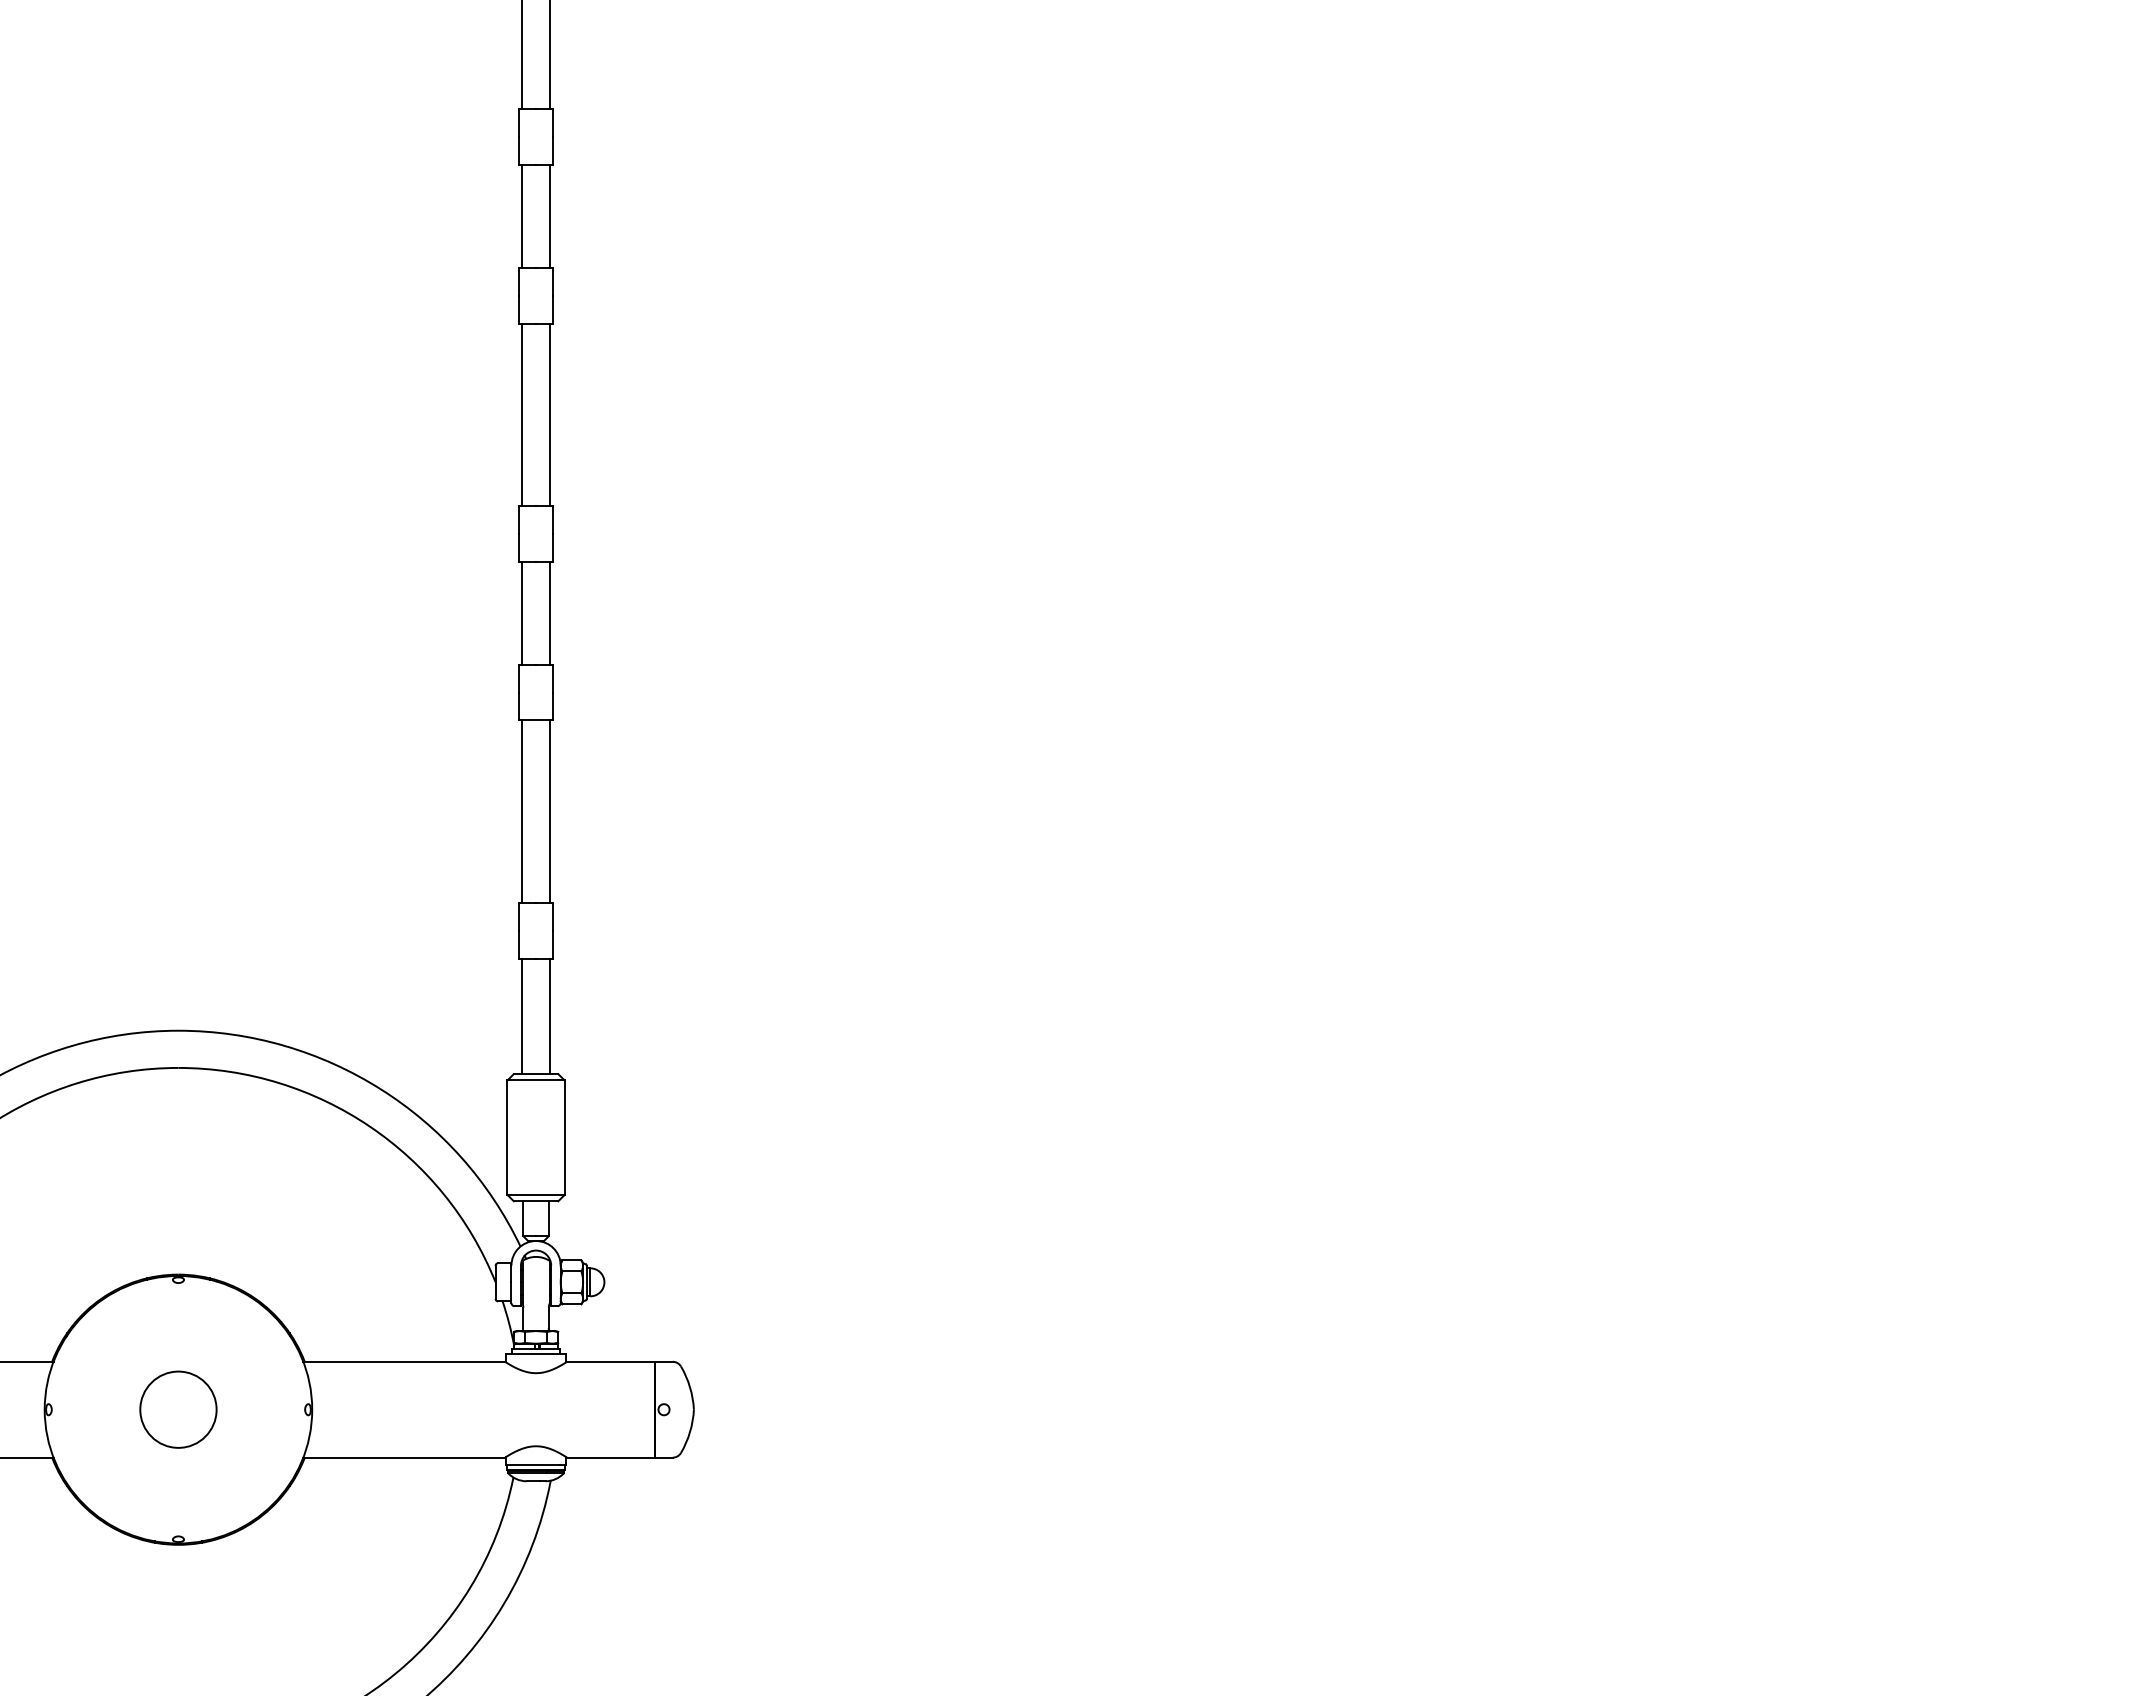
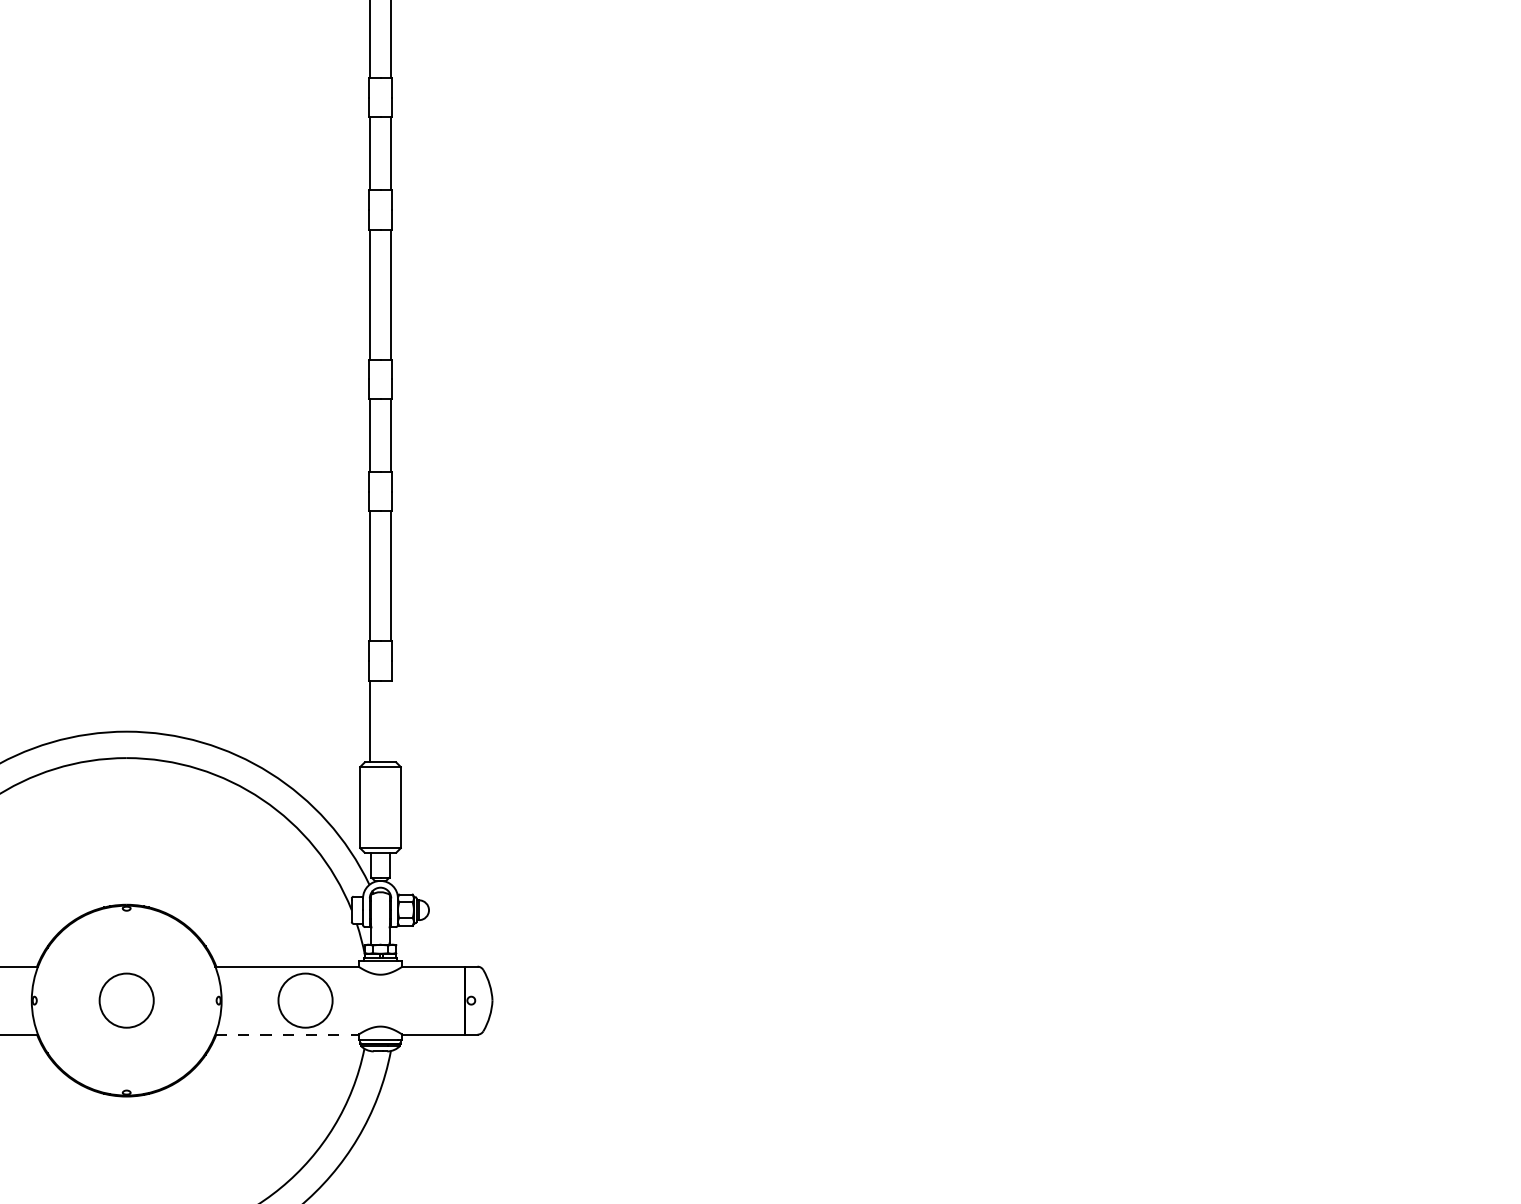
line: (550, 1016) -> (390, 721), removed
circle: (430, 1409) -> (305, 1000), added
line: (404, 1457) -> (287, 1034), solid -> dashed

